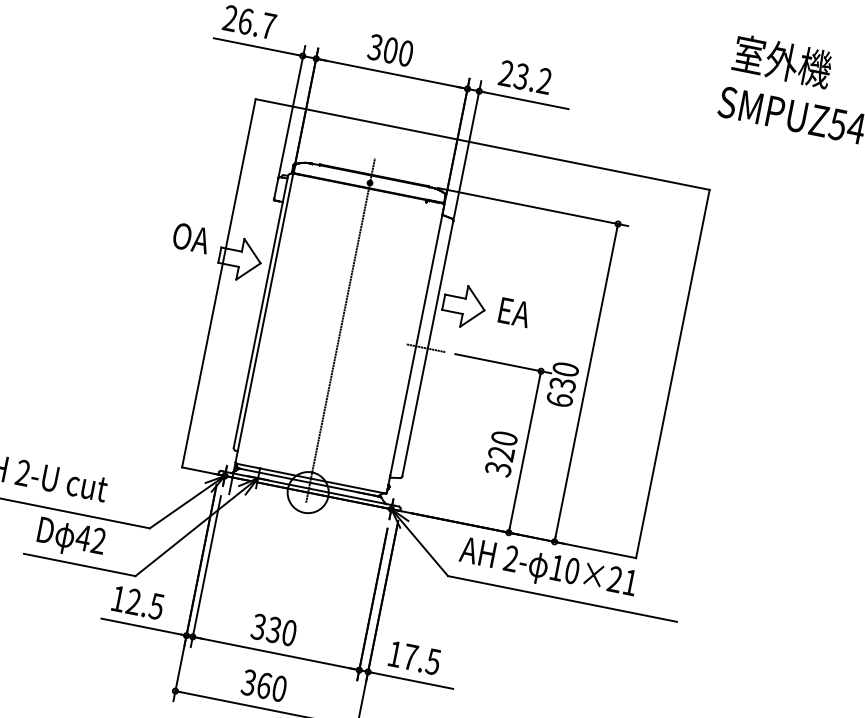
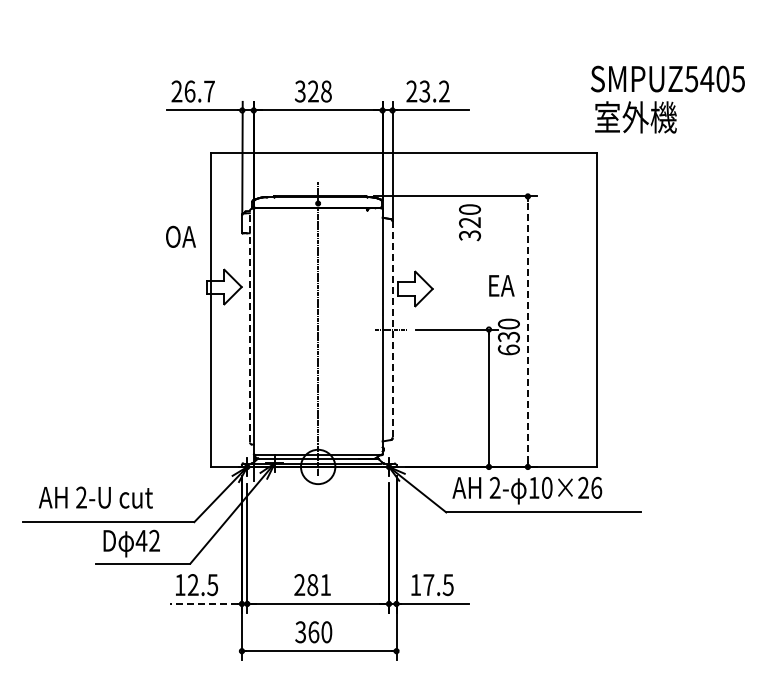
text: (397, 51) -> (319, 91), 300 -> 328
text: (782, 61) -> (635, 117), moved
text: (190, 237) -> (180, 236), moved
line: (260, 311) -> (249, 326), solid -> dashed
text: (514, 312) -> (501, 285), moved
line: (427, 348) -> (392, 329), solid -> dashed
line: (585, 382) -> (527, 331), solid -> dashed
text: (500, 453) -> (469, 222), moved
text: (630, 582) -> (596, 487), 10×21 -> 10×26
line: (141, 626) -> (203, 603), solid -> dashed
text: (273, 630) -> (312, 585), 330 -> 281

